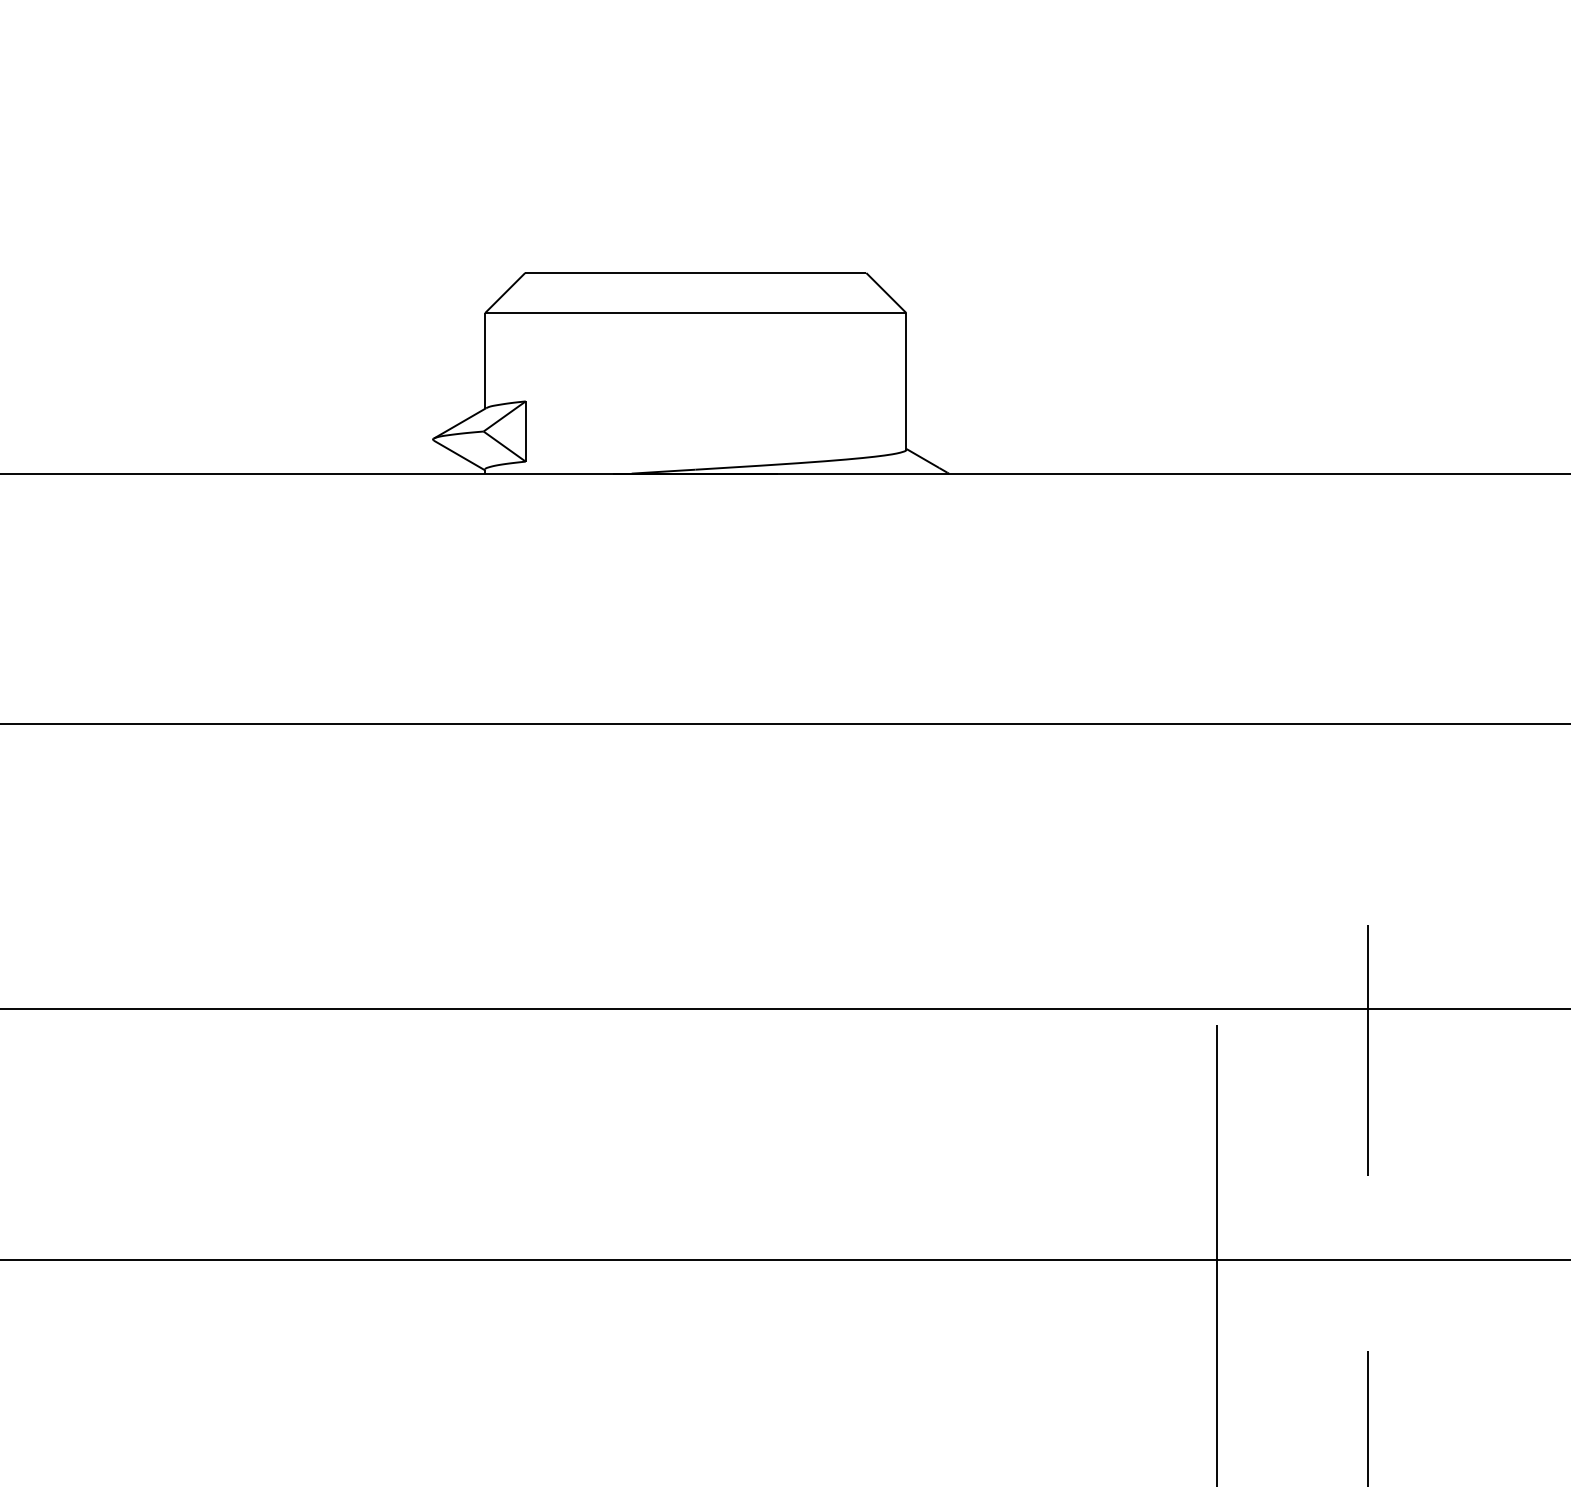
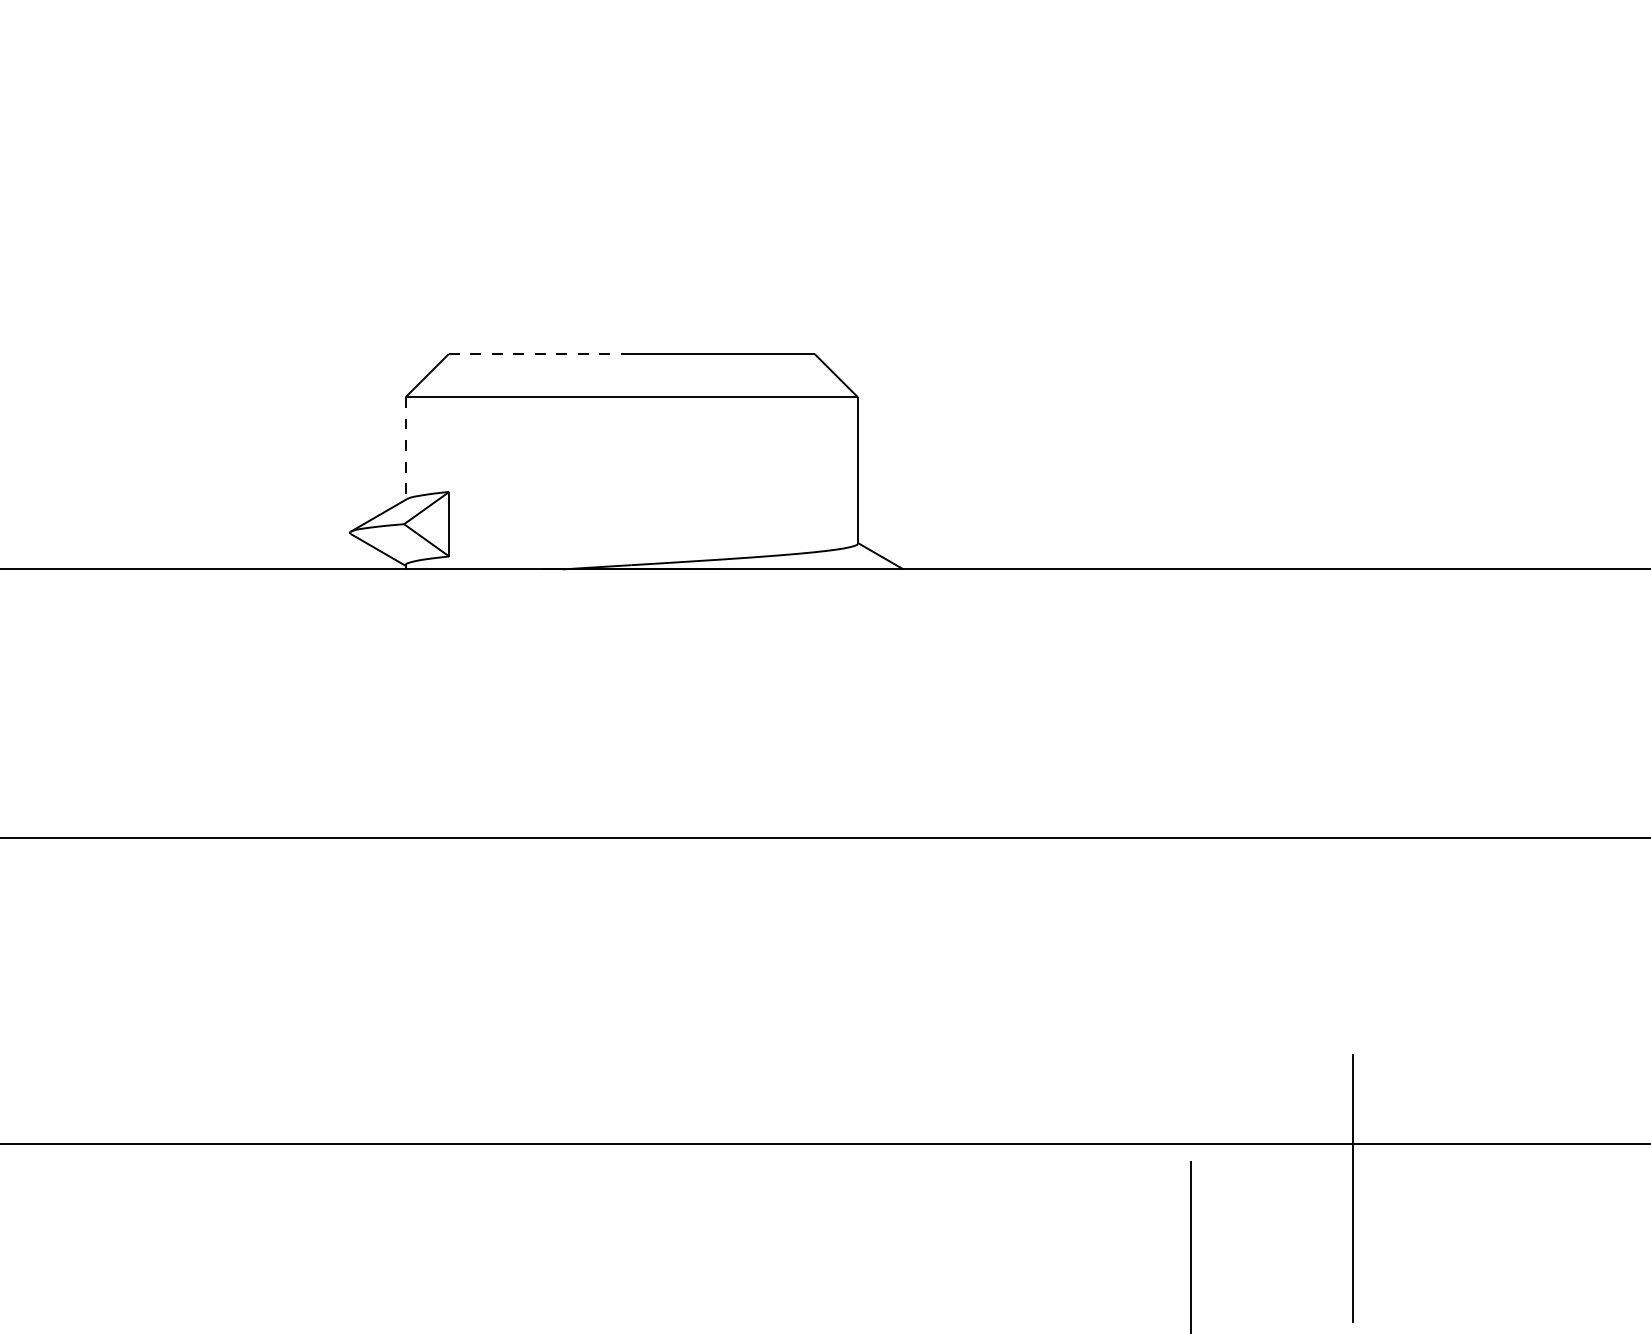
line: (610, 273) -> (540, 354), solid -> dashed
line: (485, 360) -> (406, 447), solid -> dashed

